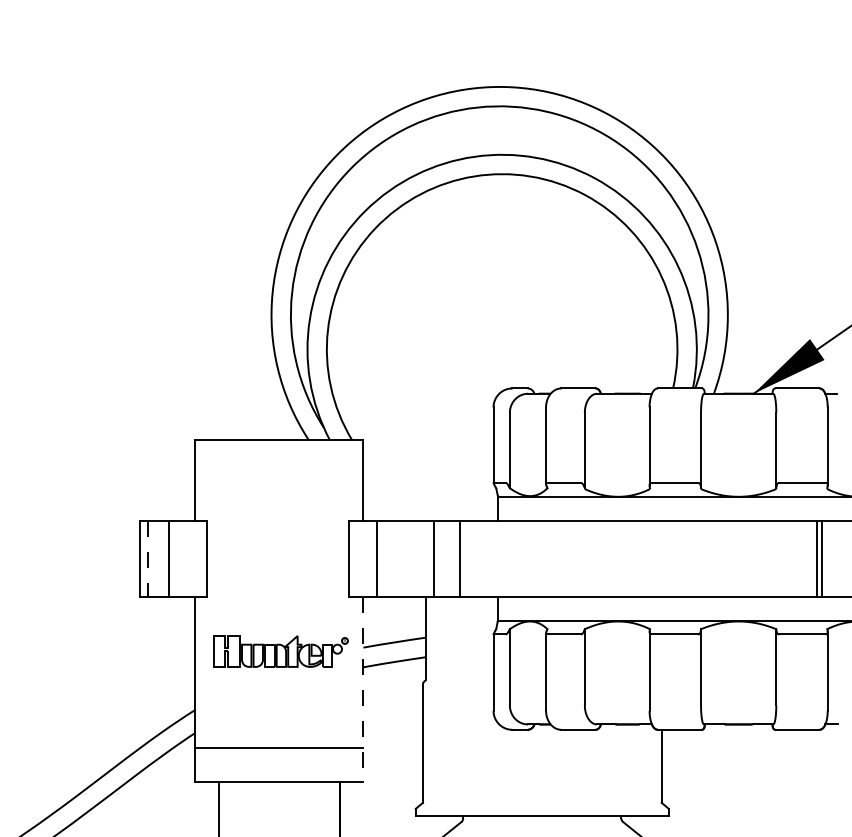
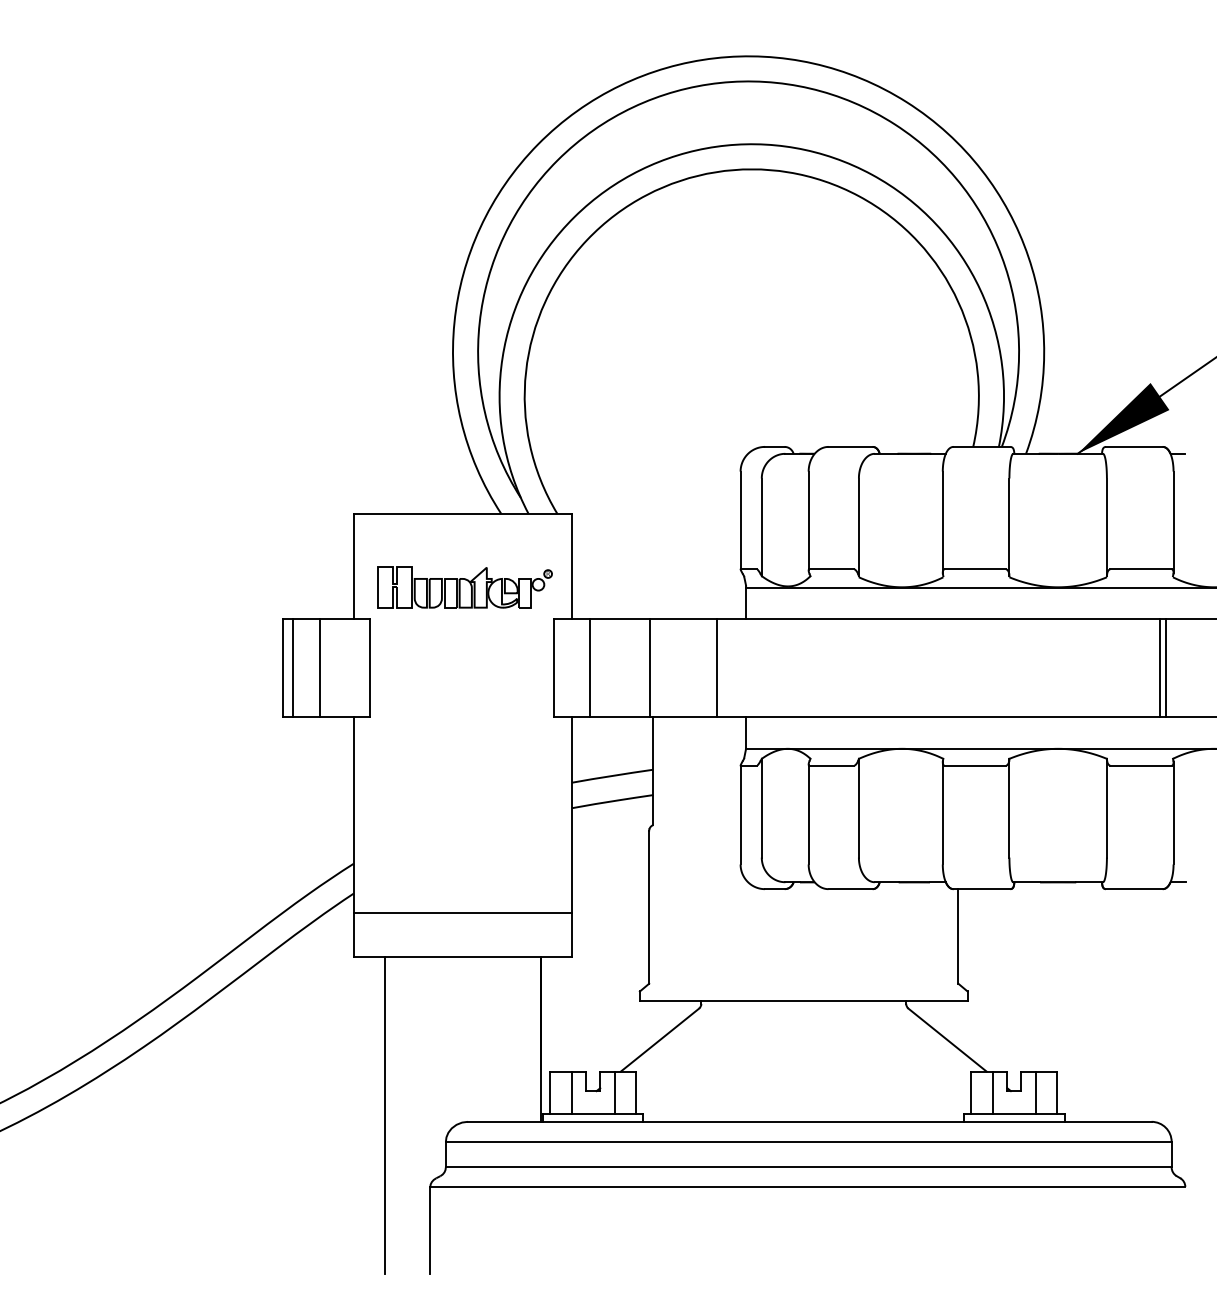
line: (434, 558) -> (716, 667), moved
line: (460, 558) -> (649, 667), moved
line: (147, 559) -> (292, 668), dashed -> solid
part: (280, 651) -> (464, 587), moved
line: (363, 689) -> (572, 837), dashed -> solid

